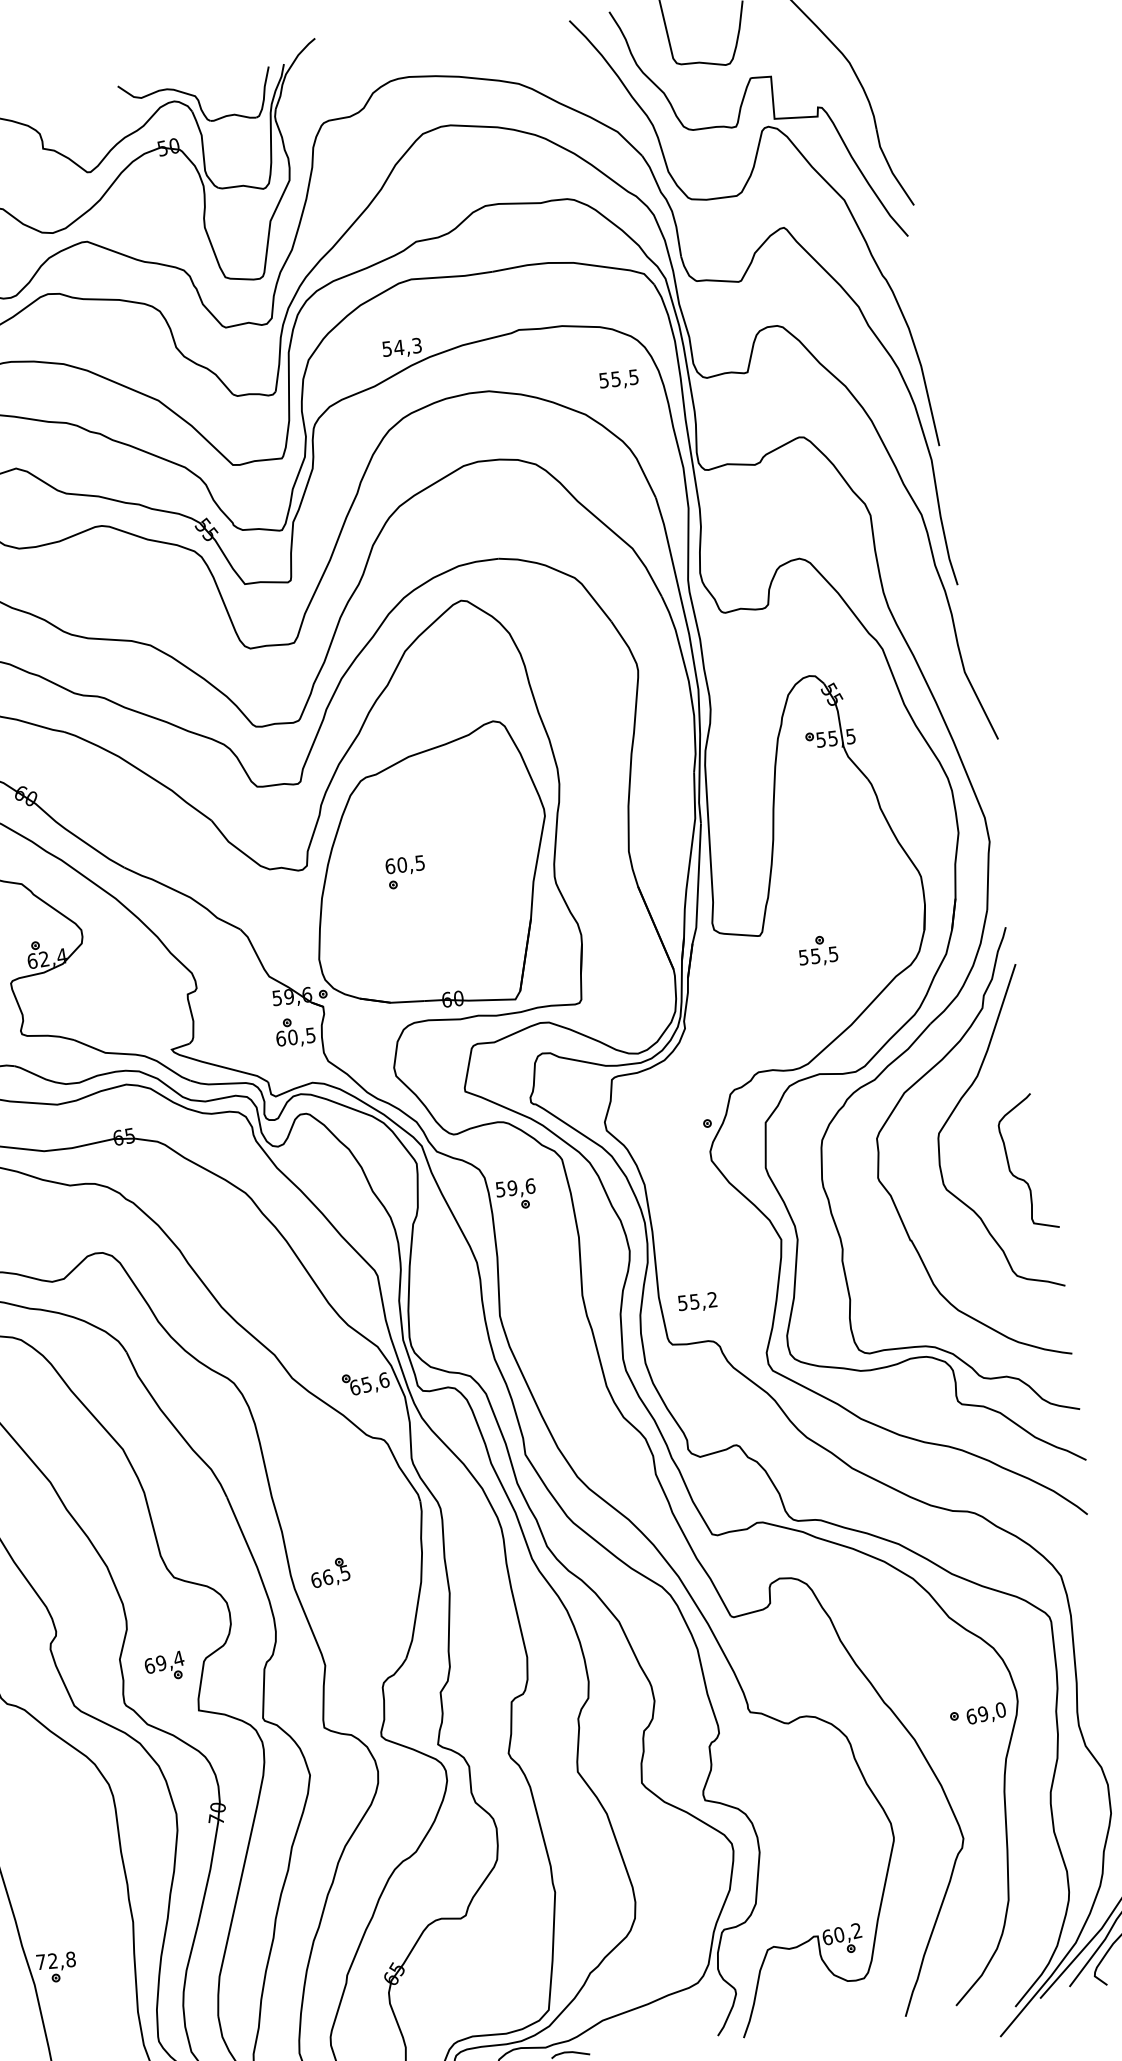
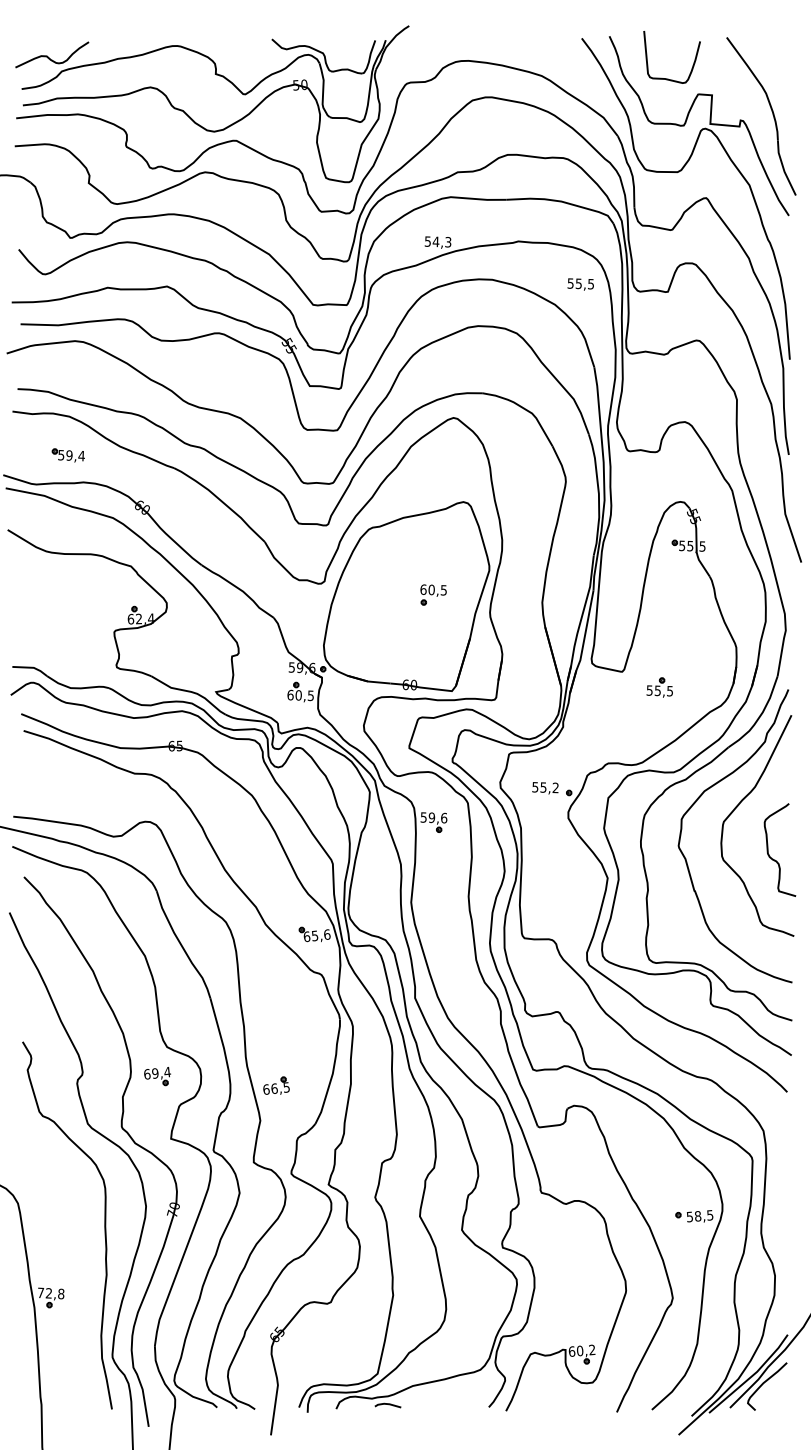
part: (405, 871) -> (433, 594), moved
text: (697, 1302) -> (545, 788), moved
part: (330, 1572) -> (276, 1085), moved
part: (165, 1667) -> (157, 1076), moved
text: (985, 1714) -> (699, 1216), 69,0 -> 58,5

